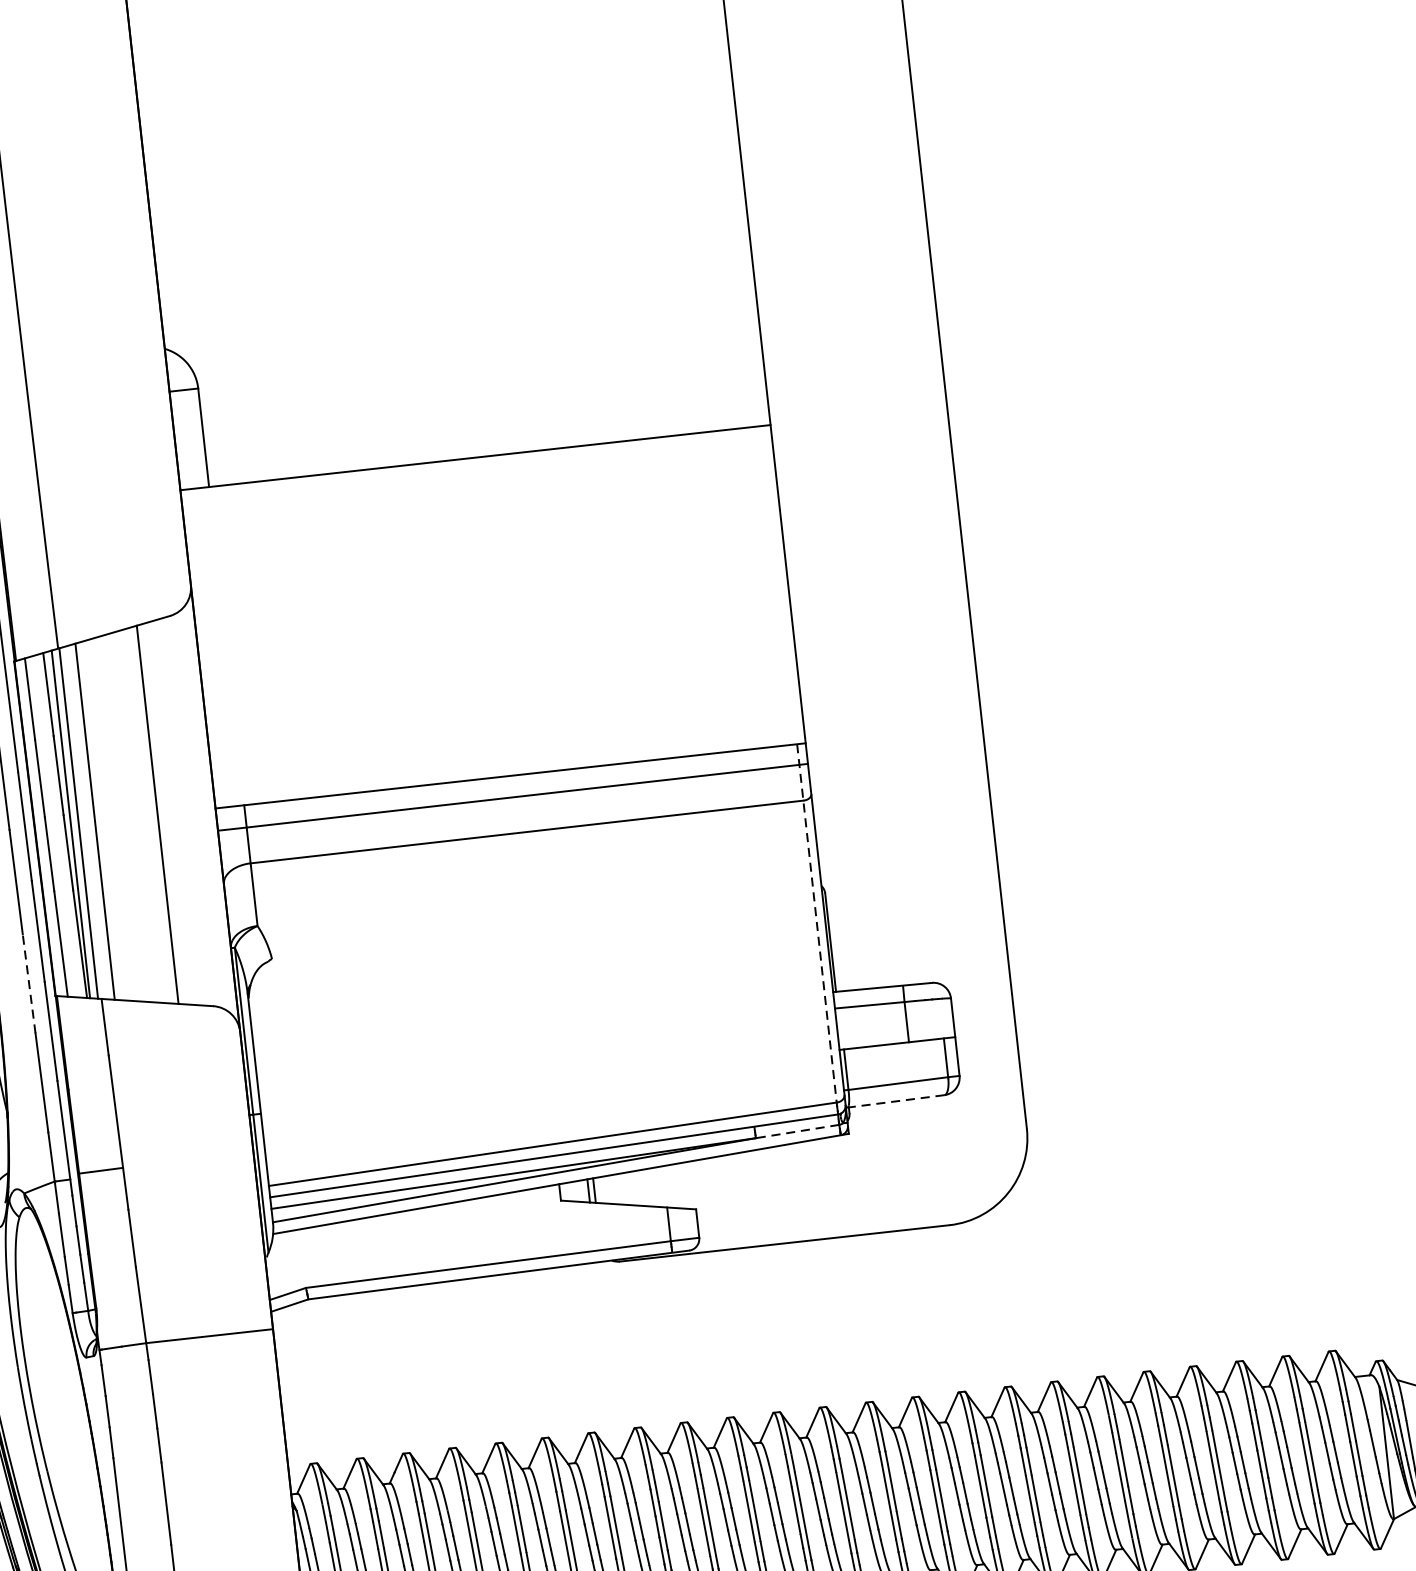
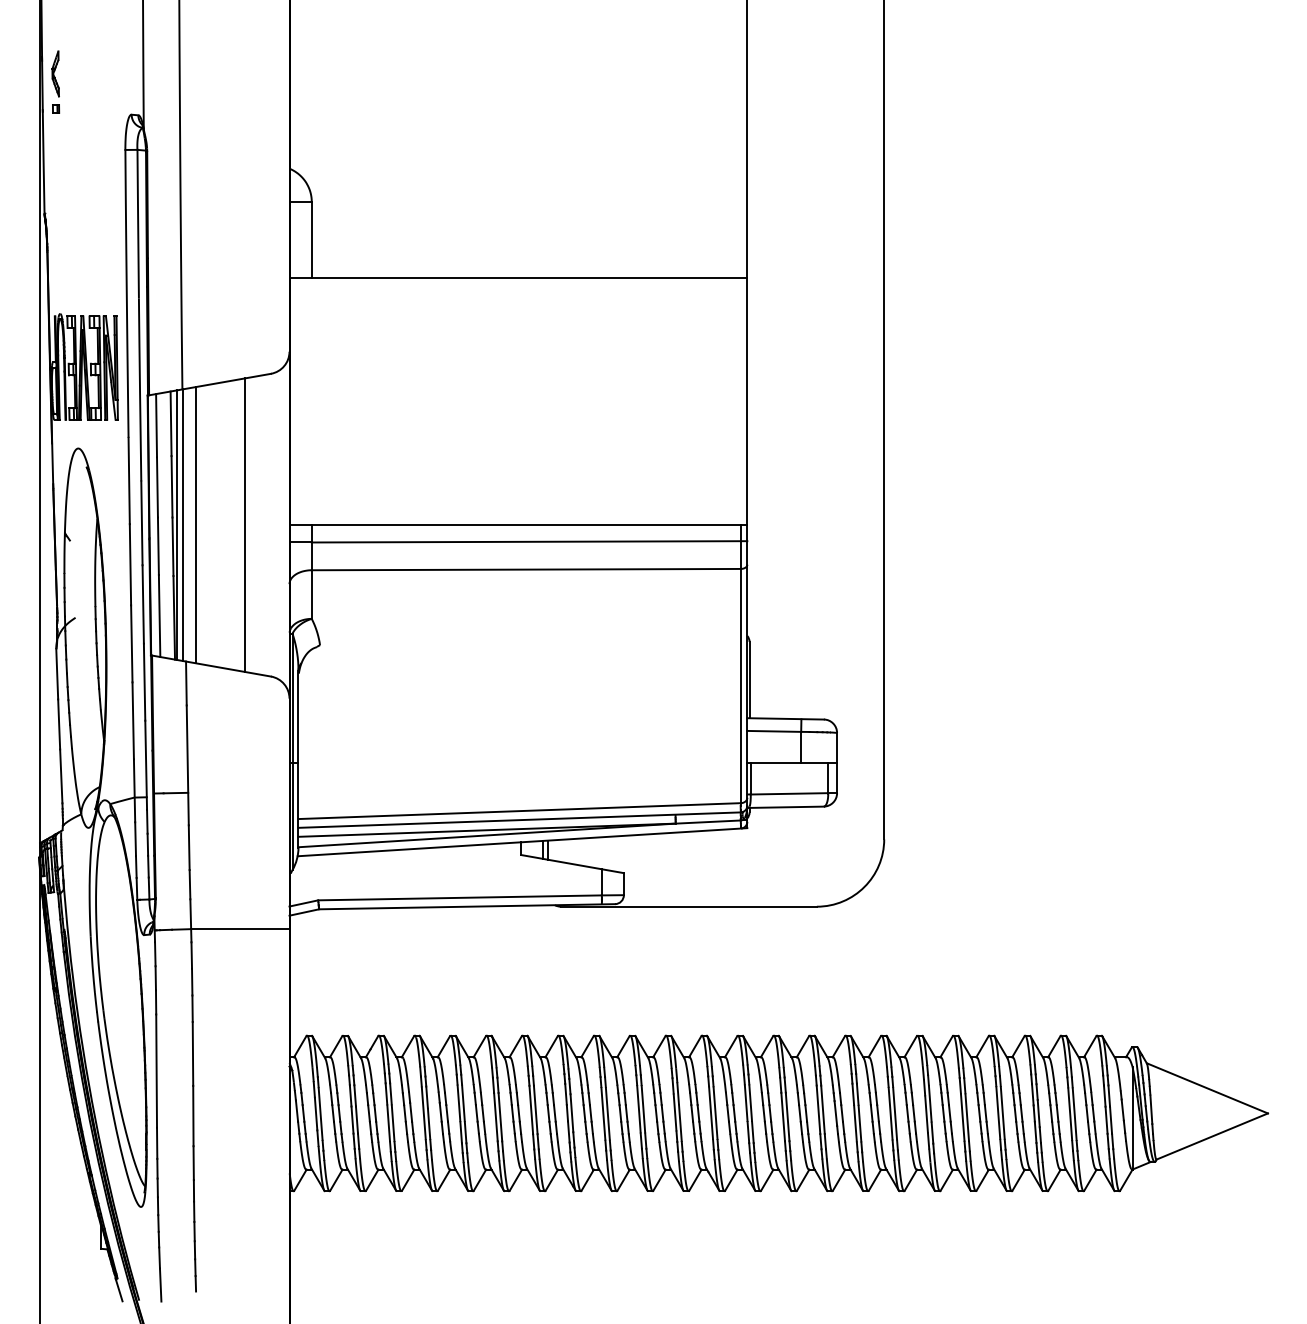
line: (816, 923) -> (740, 664), dashed -> solid
line: (28, 983) -> (131, 643), dashed -> solid
line: (895, 1101) -> (785, 807), dashed -> solid
line: (797, 1132) -> (708, 822), dashed -> solid

